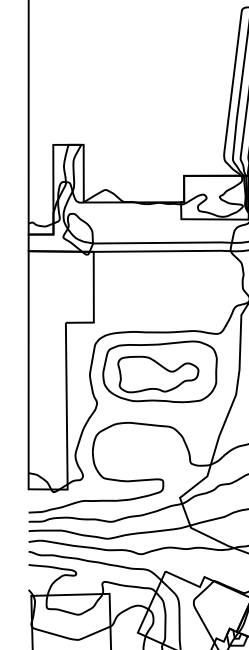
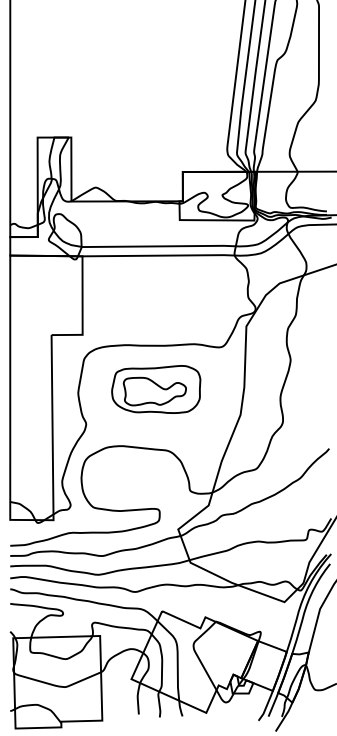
part: (160, 371) -> (156, 389), size x0.7

